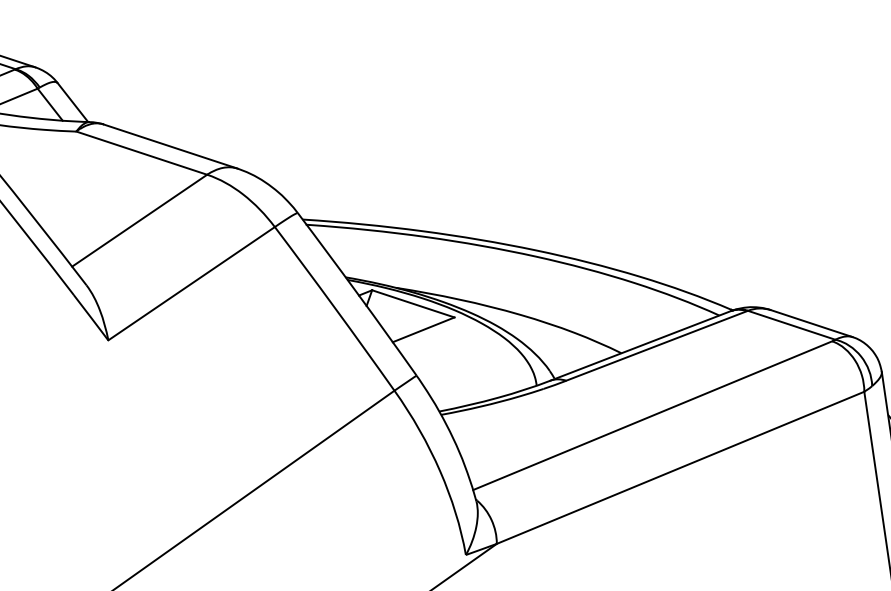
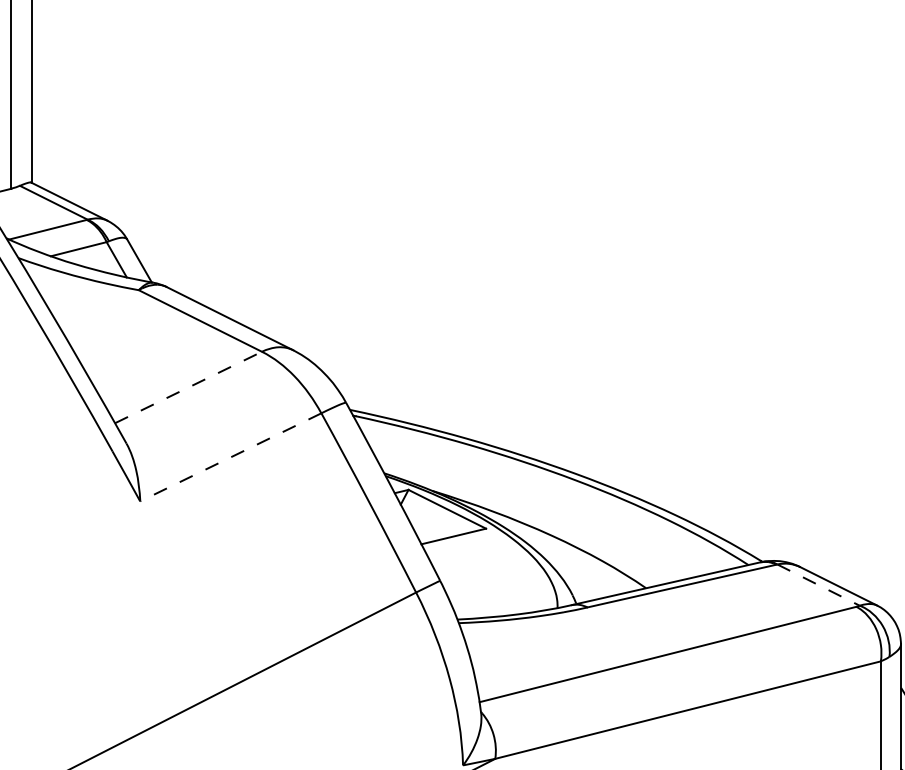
line: (139, 220) -> (188, 387), solid -> dashed
line: (191, 283) -> (230, 457), solid -> dashed
line: (791, 325) -> (818, 585), solid -> dashed

